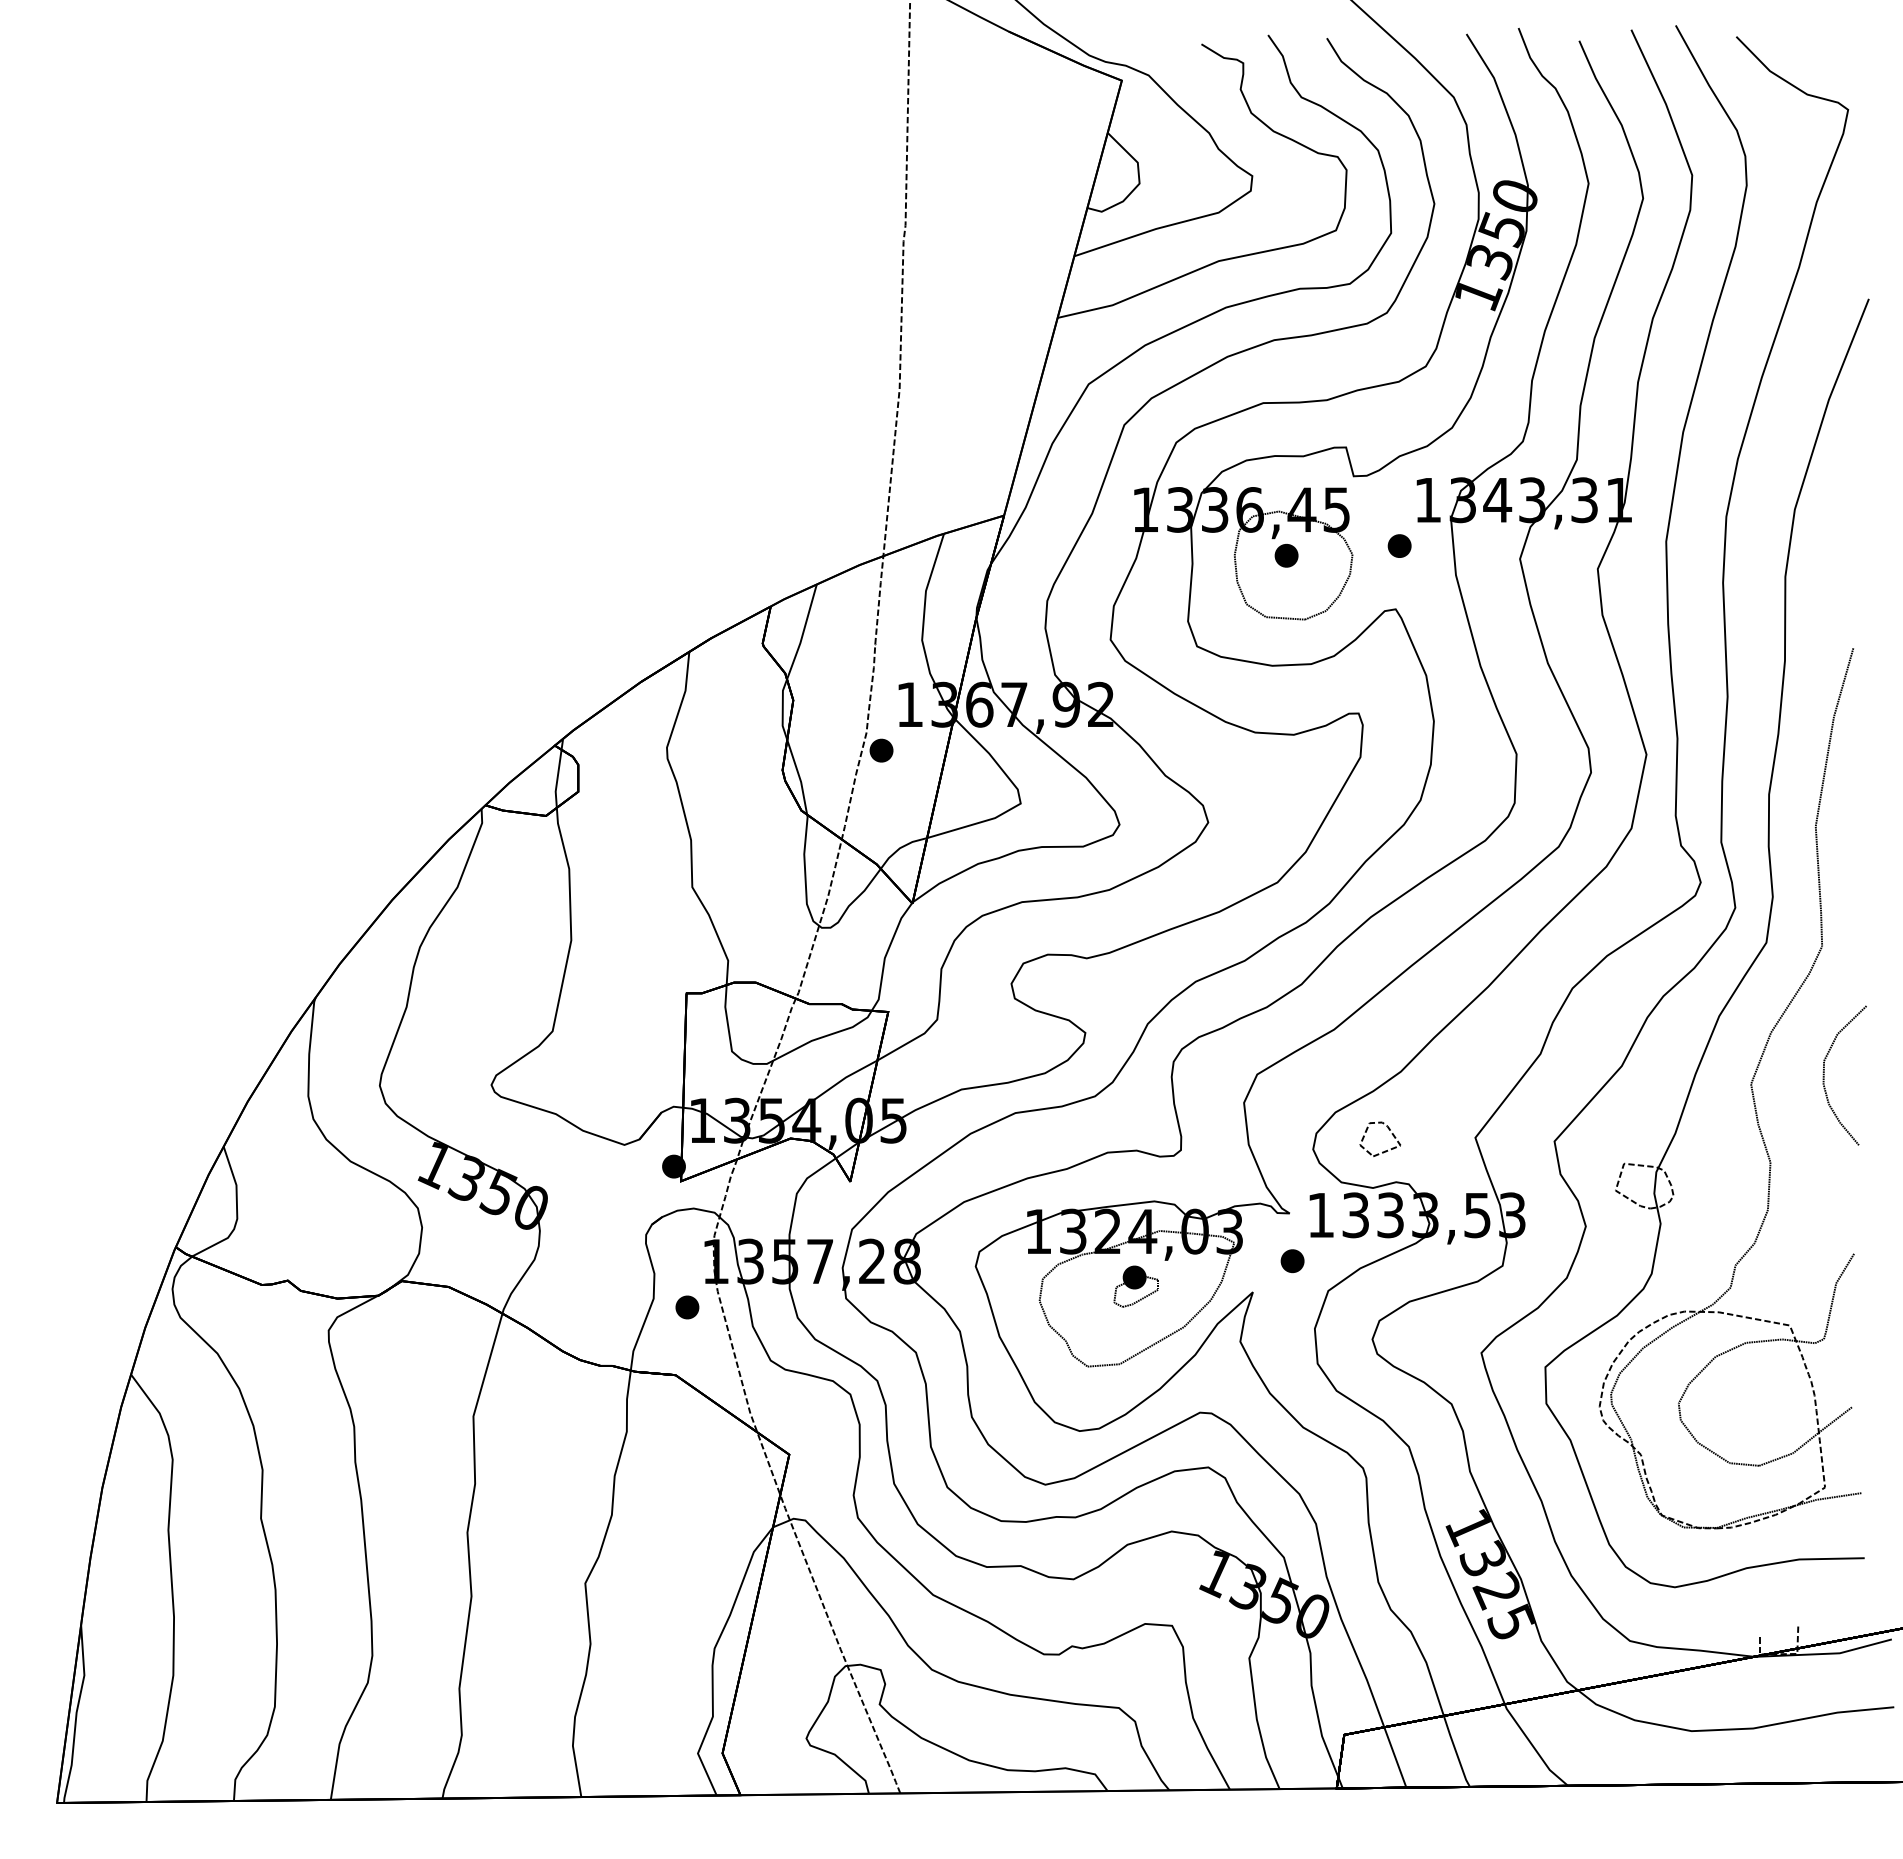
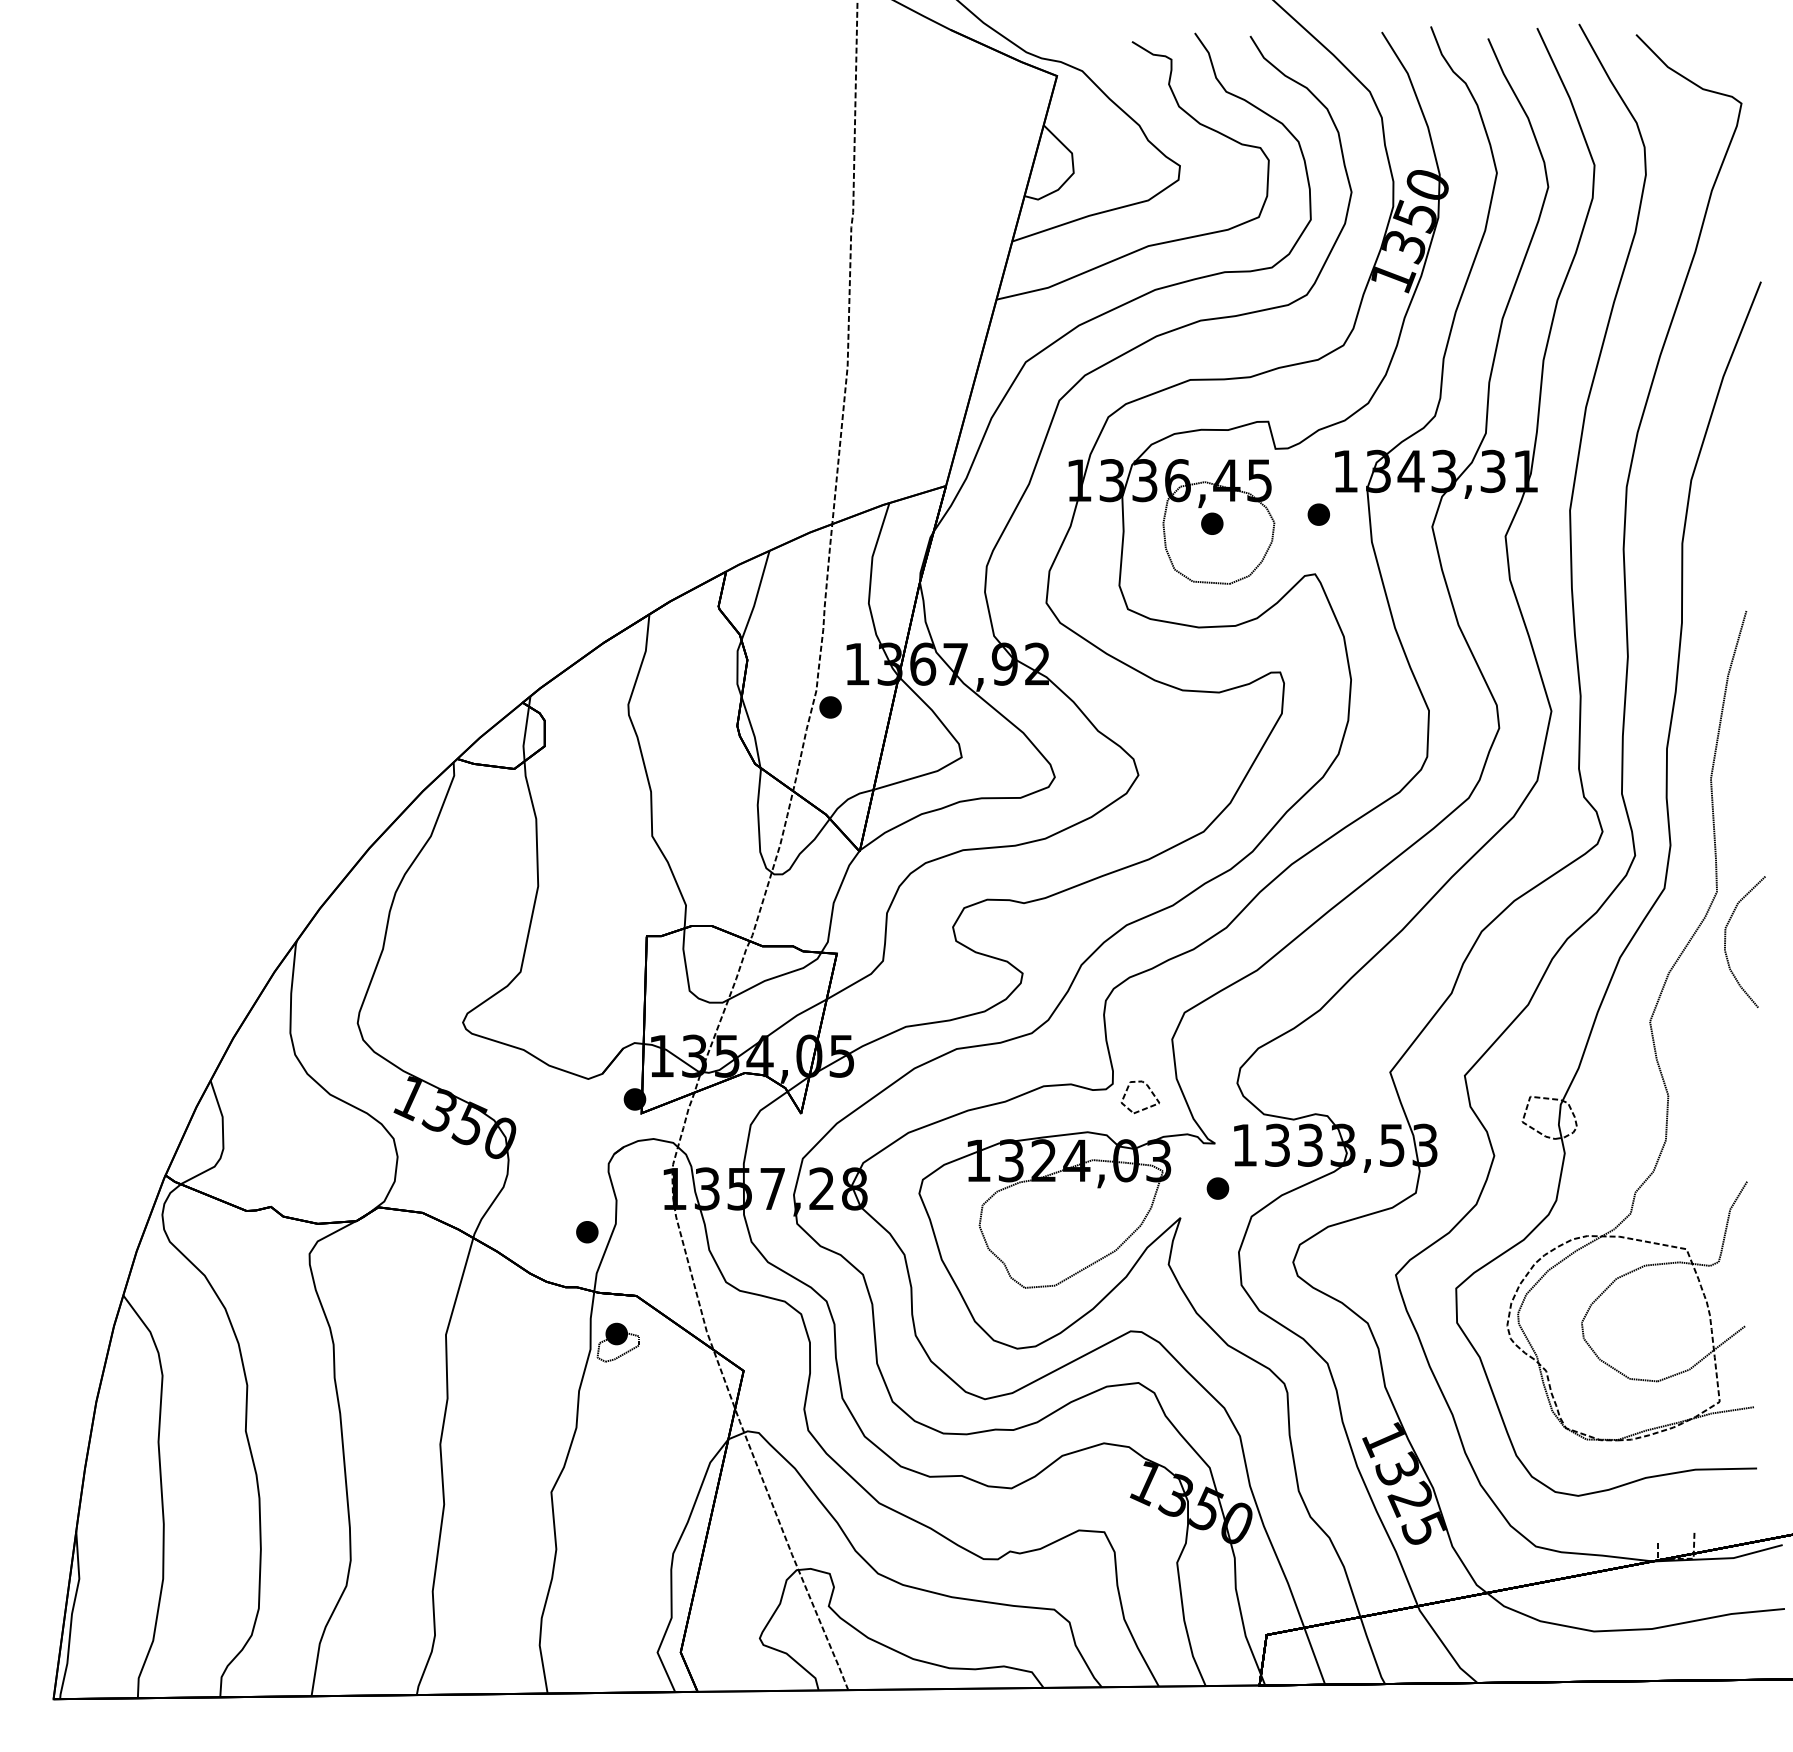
curve: (1824, 1075) -> (1725, 941), moved
part: (1391, 1134) -> (1150, 1092), moved
part: (1135, 1286) -> (617, 1342), moved
part: (687, 1307) -> (587, 1232), moved

